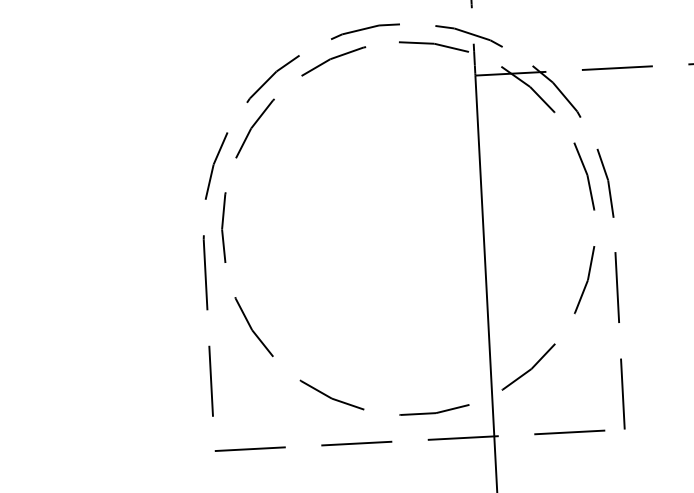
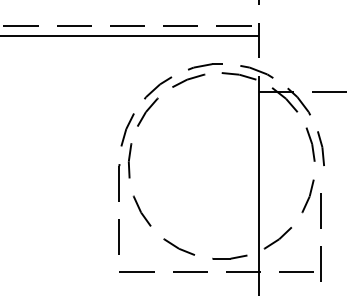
line: (617, 322) -> (320, 228), moved

